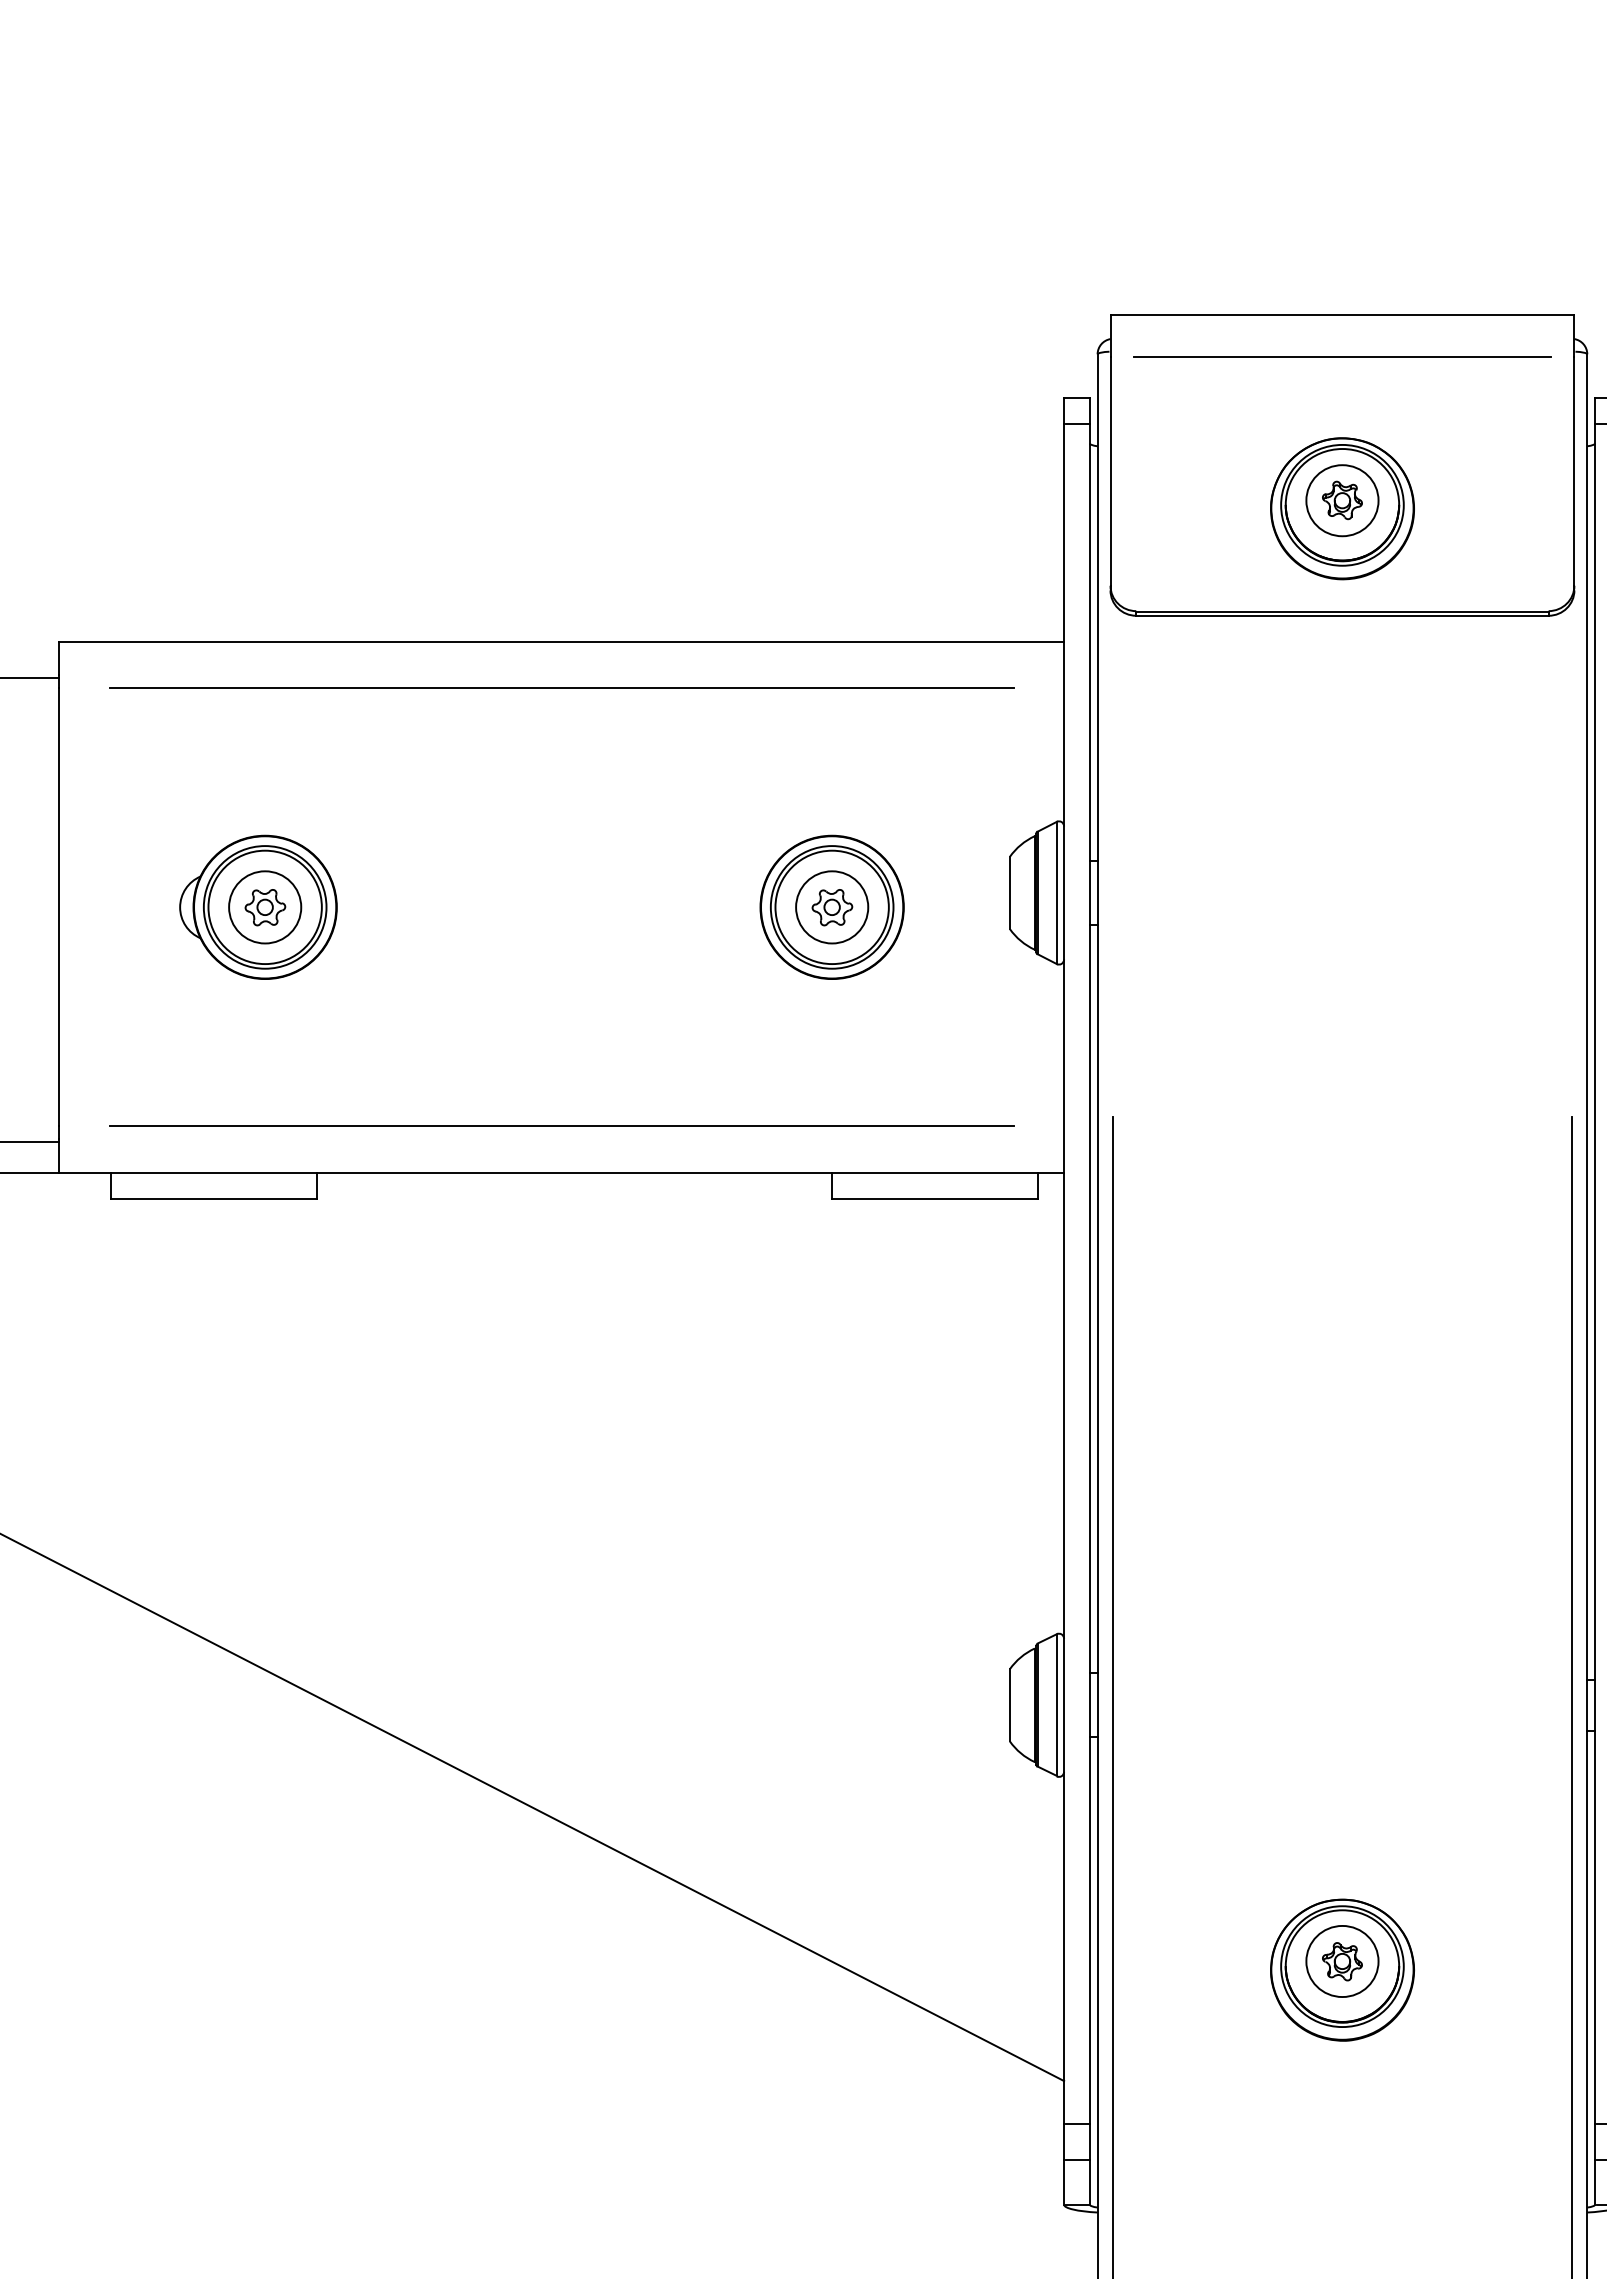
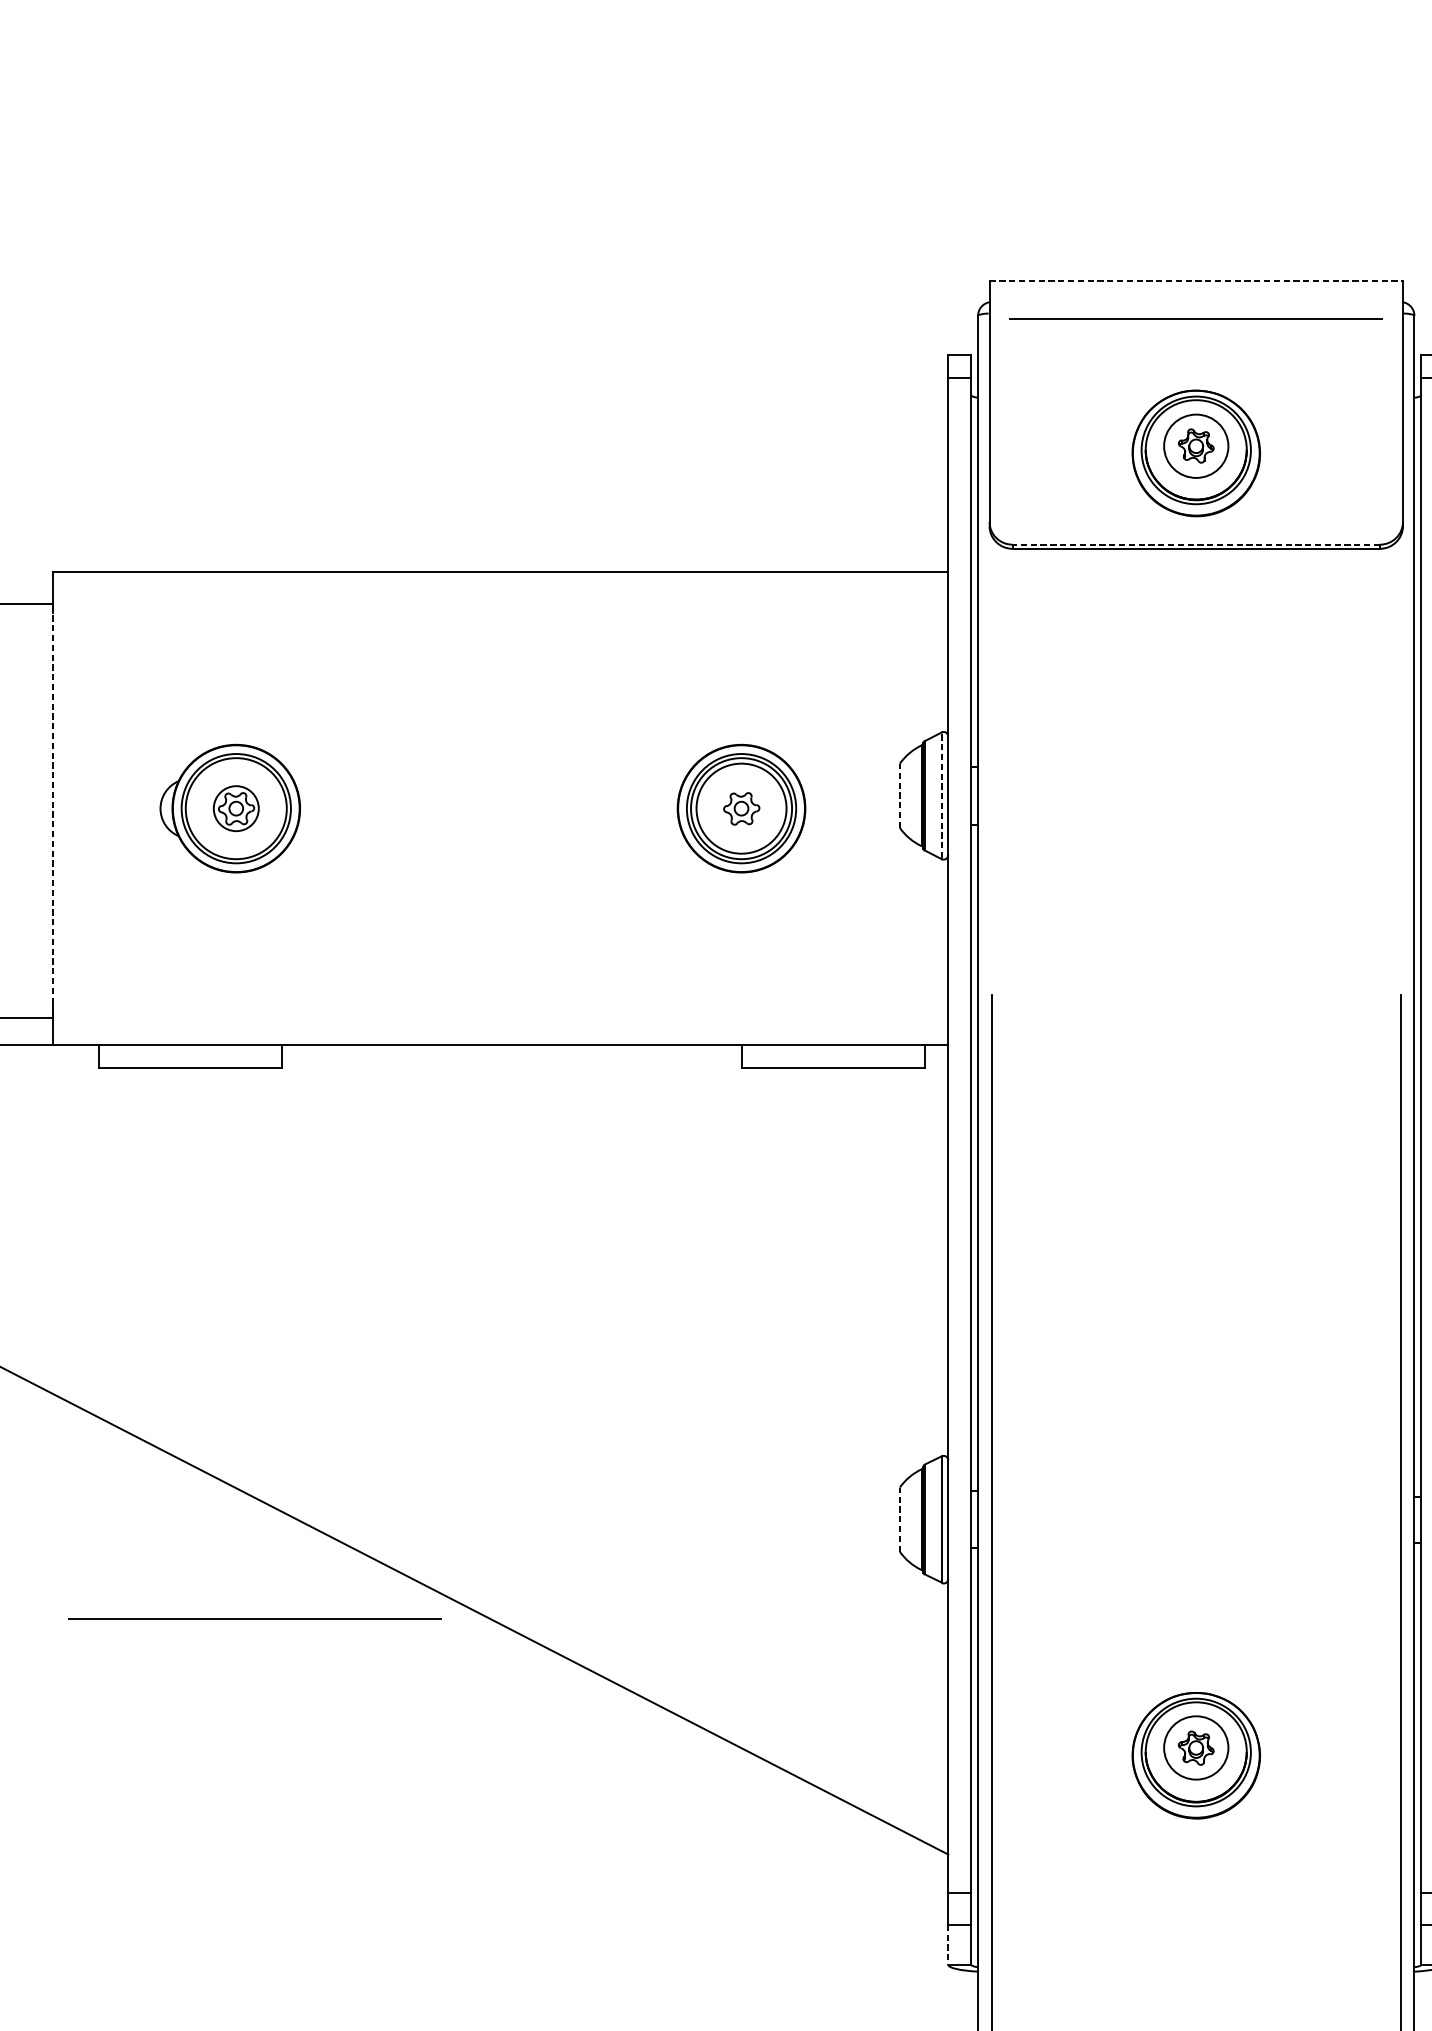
line: (1342, 315) -> (1196, 281), solid -> dashed
line: (1341, 611) -> (1195, 544), solid -> dashed
line: (561, 688) -> (500, 613), removed
line: (1010, 892) -> (900, 795), solid -> dashed
line: (1056, 892) -> (941, 795), solid -> dashed
line: (59, 906) -> (53, 807), solid -> dashed
circle: (265, 907) -> (236, 808), size x0.7
circle: (832, 907) -> (741, 808), size x1.4
line: (561, 1126) -> (500, 1003), removed
line: (1010, 1704) -> (900, 1518), solid -> dashed
line: (286, 1815) -> (255, 1617), added
line: (1064, 2182) -> (948, 1944), solid -> dashed

